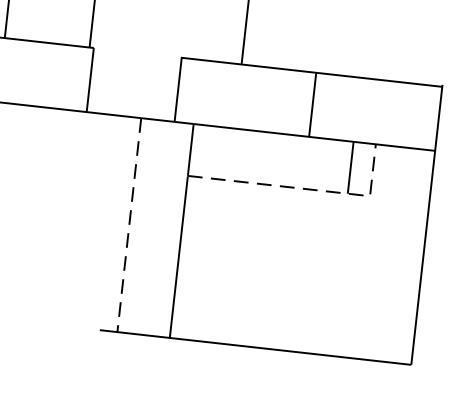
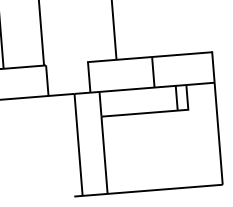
line: (305, 189) -> (157, 112), dashed -> solid
line: (128, 226) -> (78, 145), dashed -> solid

